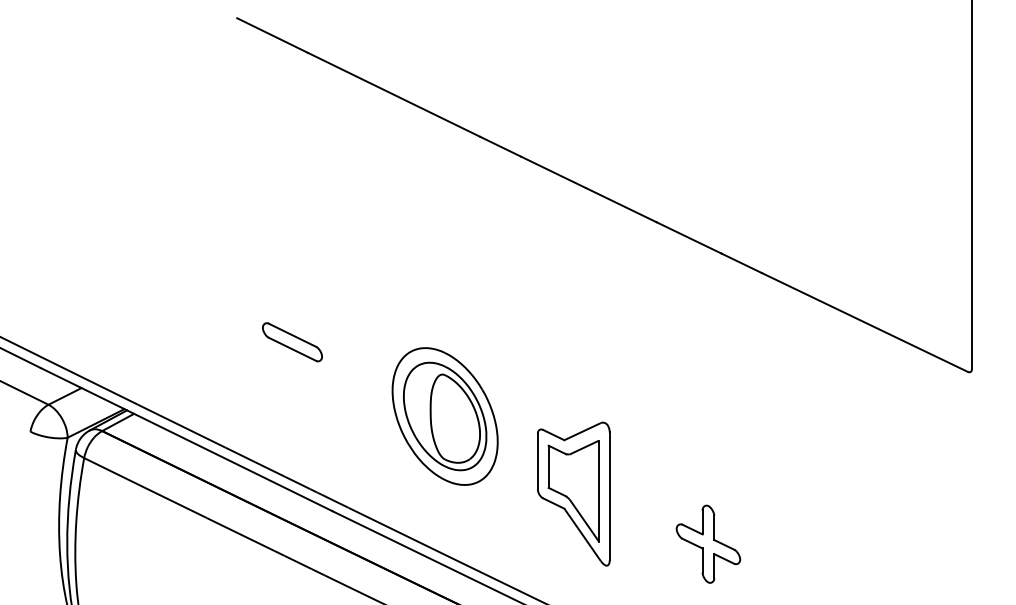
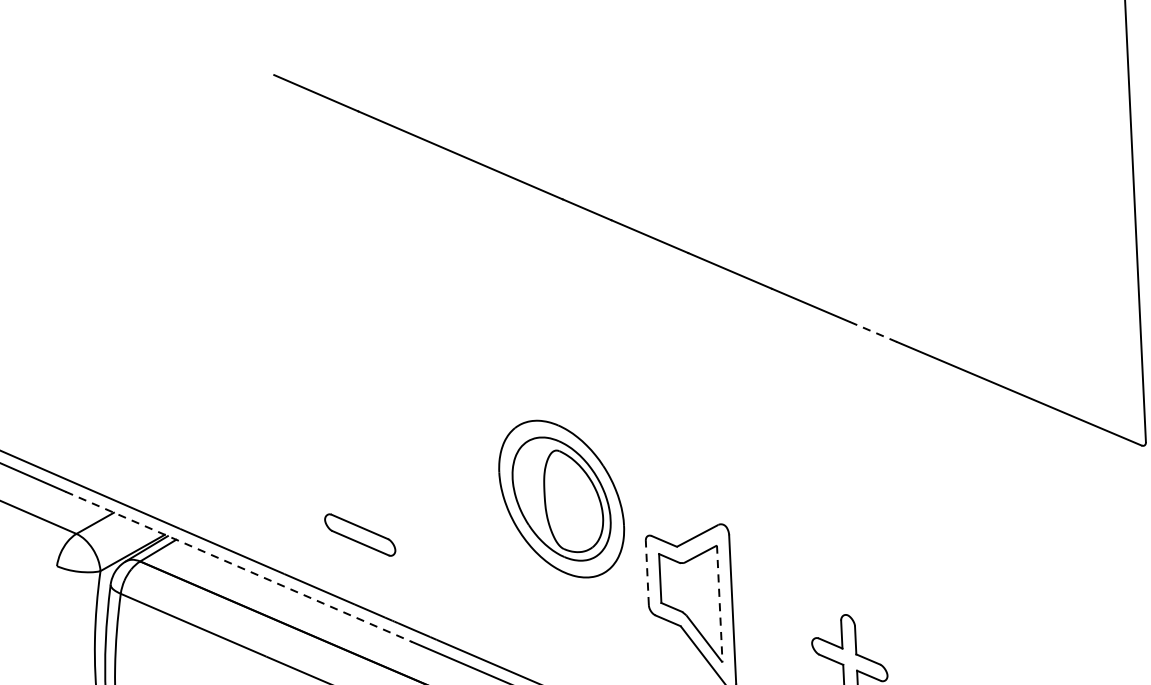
line: (741, 263) -> (872, 332), solid -> dashed
part: (292, 342) -> (360, 535), moved
part: (444, 416) -> (560, 499), moved
line: (186, 439) -> (238, 566), solid -> dashed
line: (537, 461) -> (646, 572), solid -> dashed
line: (598, 491) -> (719, 604), solid -> dashed

